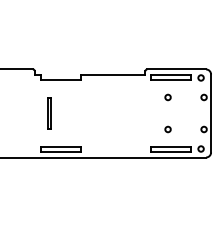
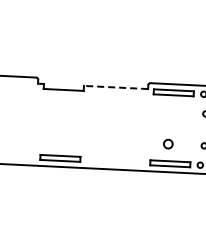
line: (112, 75) -> (115, 87), solid -> dashed
circle: (167, 97) -> (169, 112), removed
line: (48, 113) -> (49, 122), removed
circle: (167, 129) -> (167, 144), size x1.6

